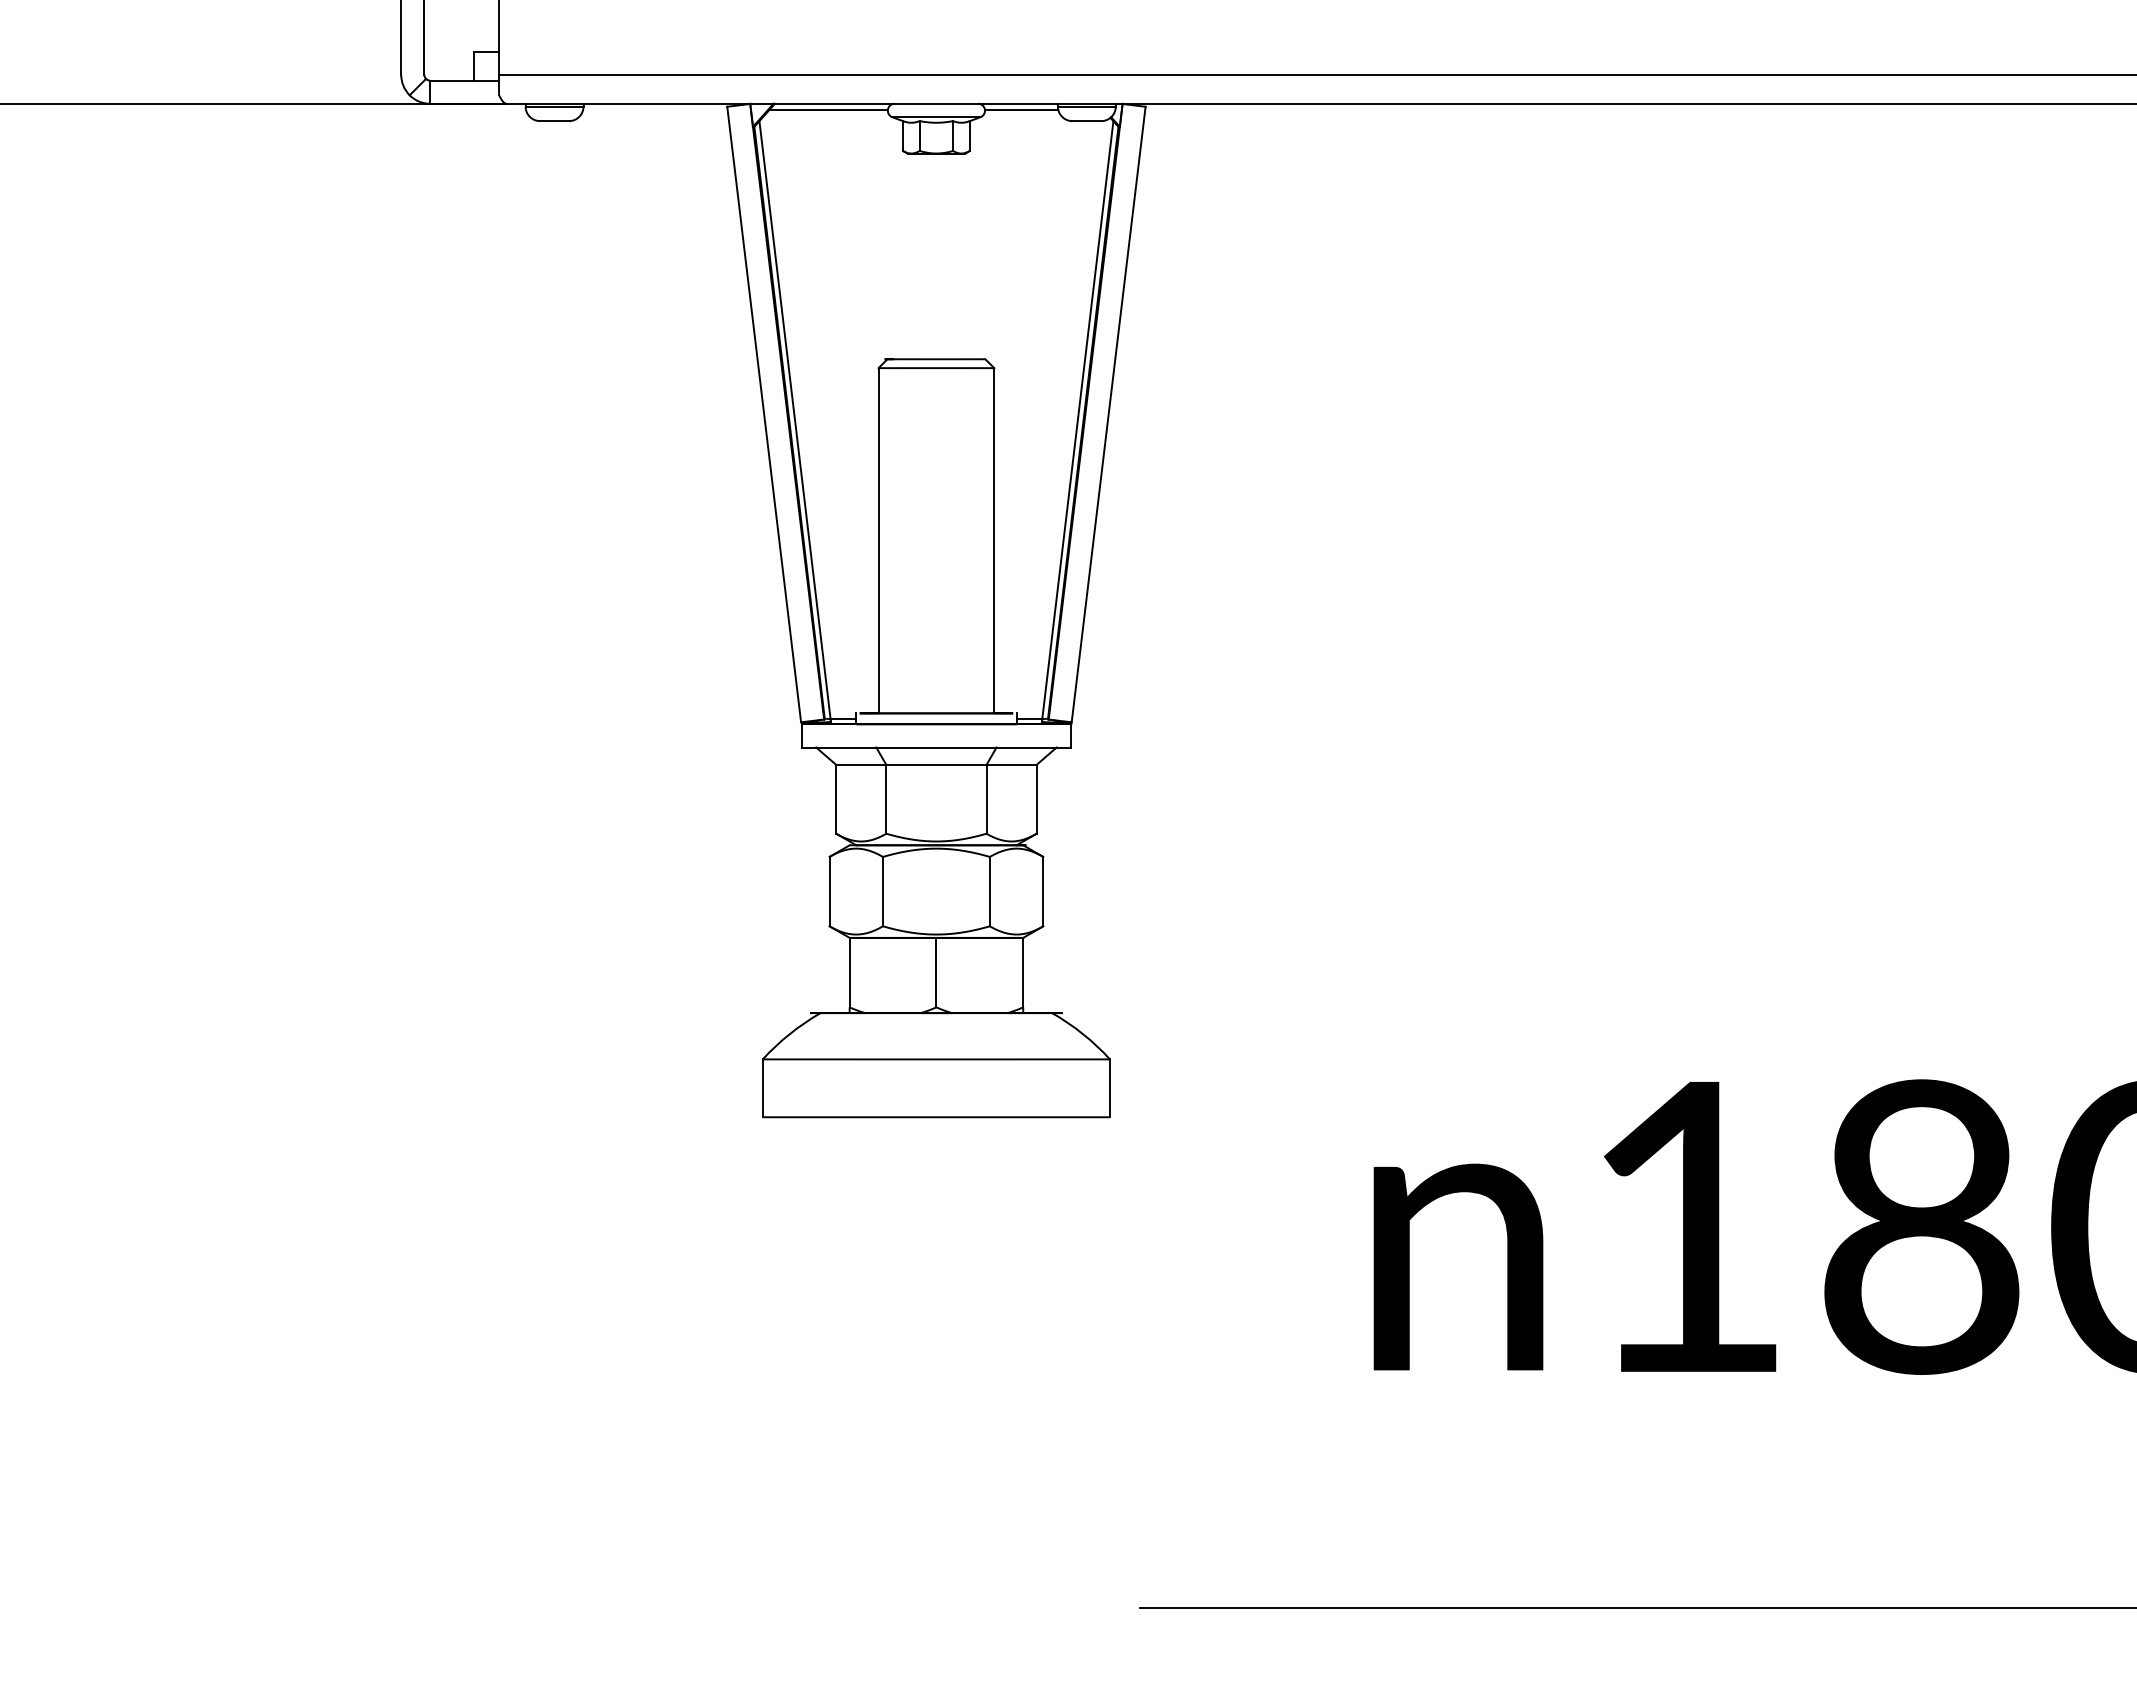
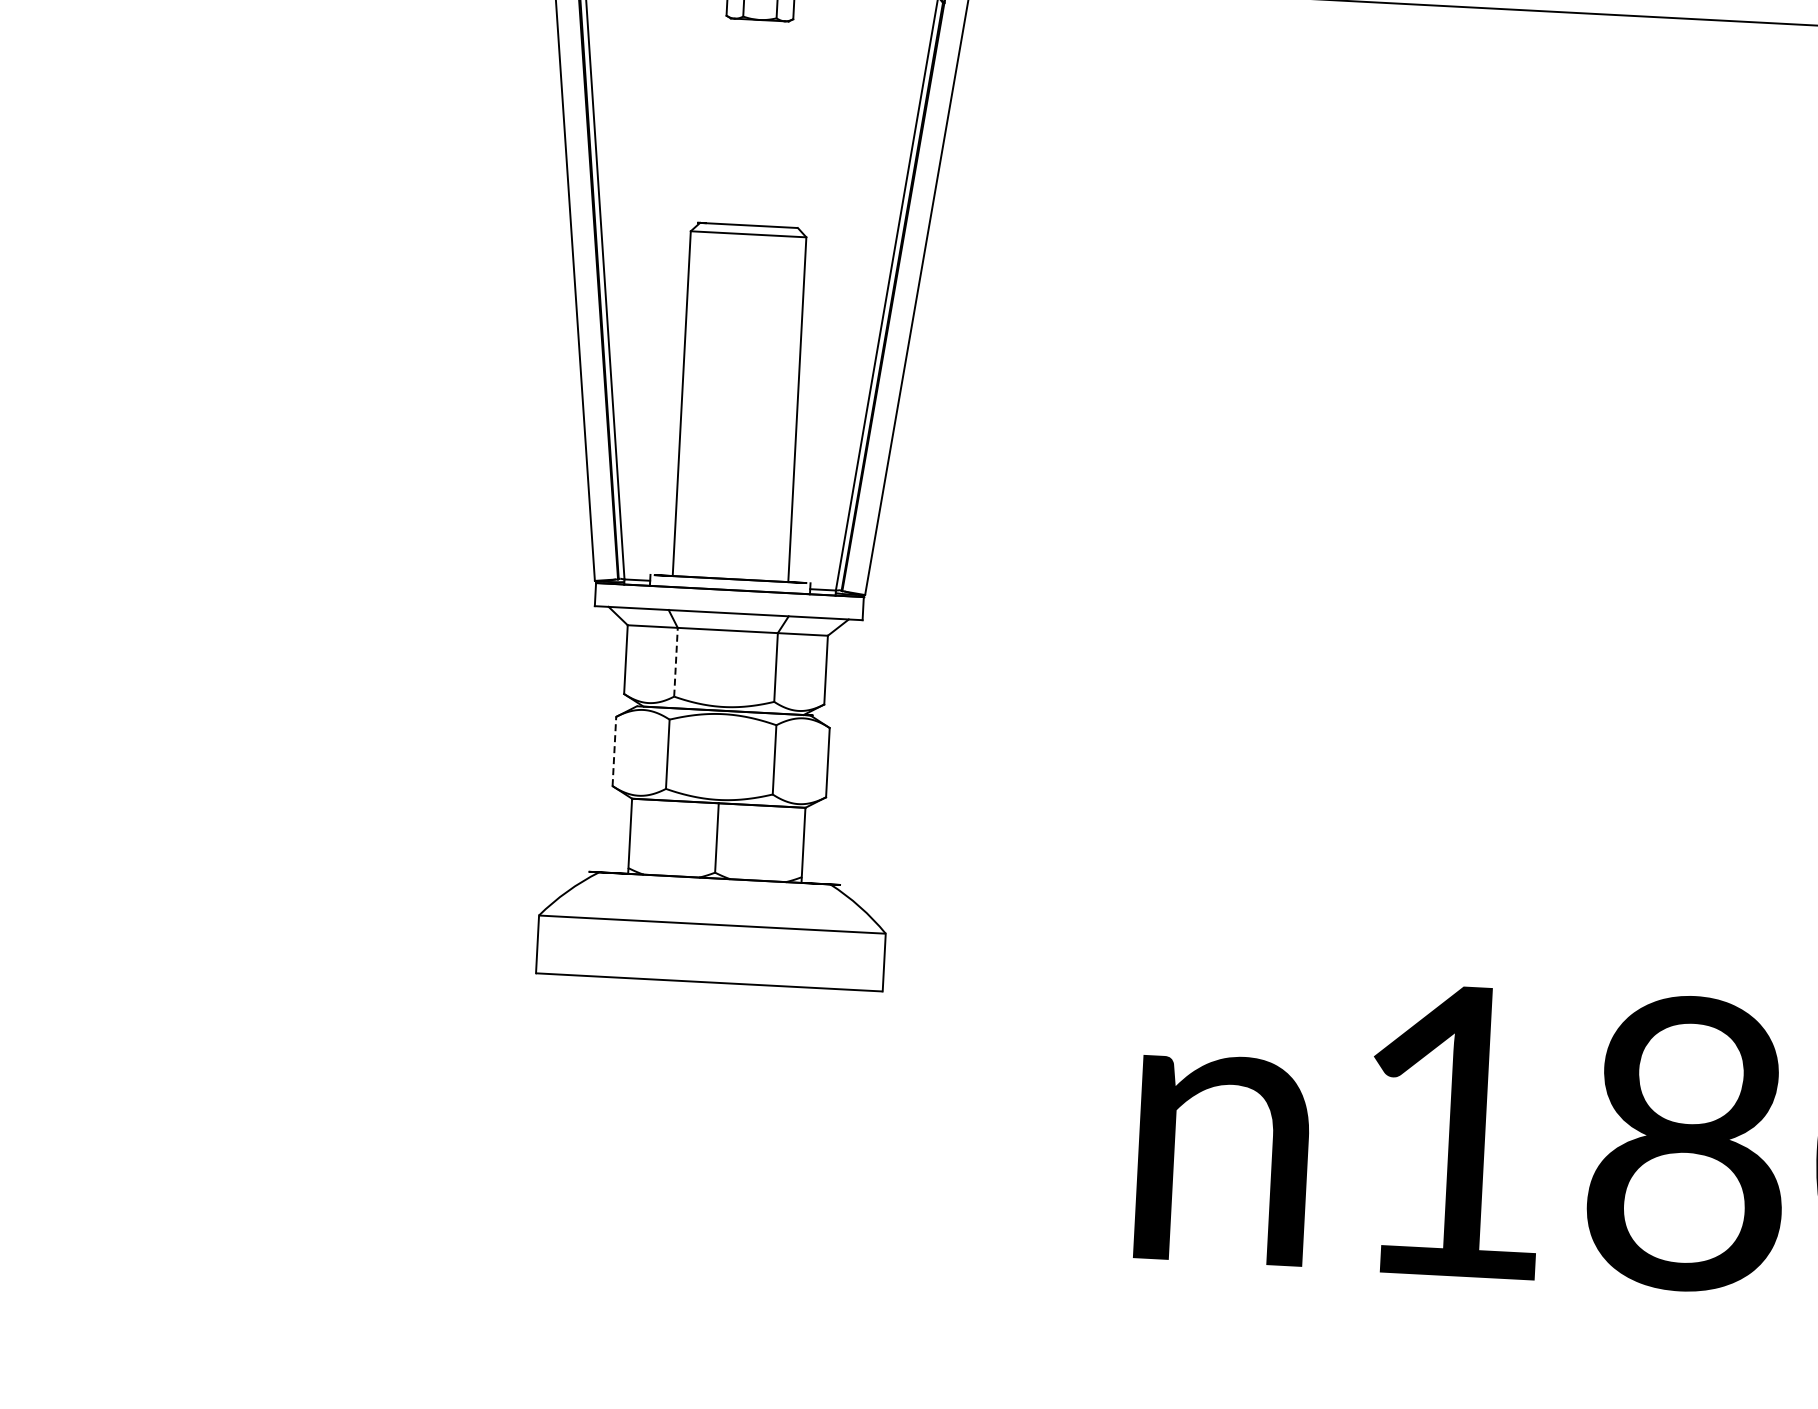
line: (886, 798) -> (676, 661), solid -> dashed
line: (829, 891) -> (614, 751), solid -> dashed

